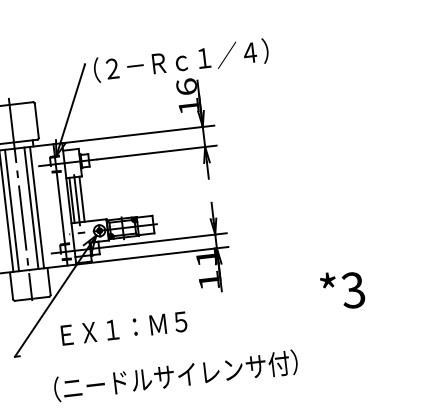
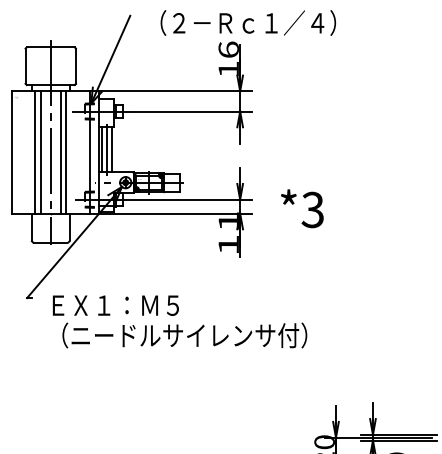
text: (180, 60) -> (247, 22), moved
text: (342, 290) -> (302, 208), moved
text: (123, 328) -> (115, 305), moved

